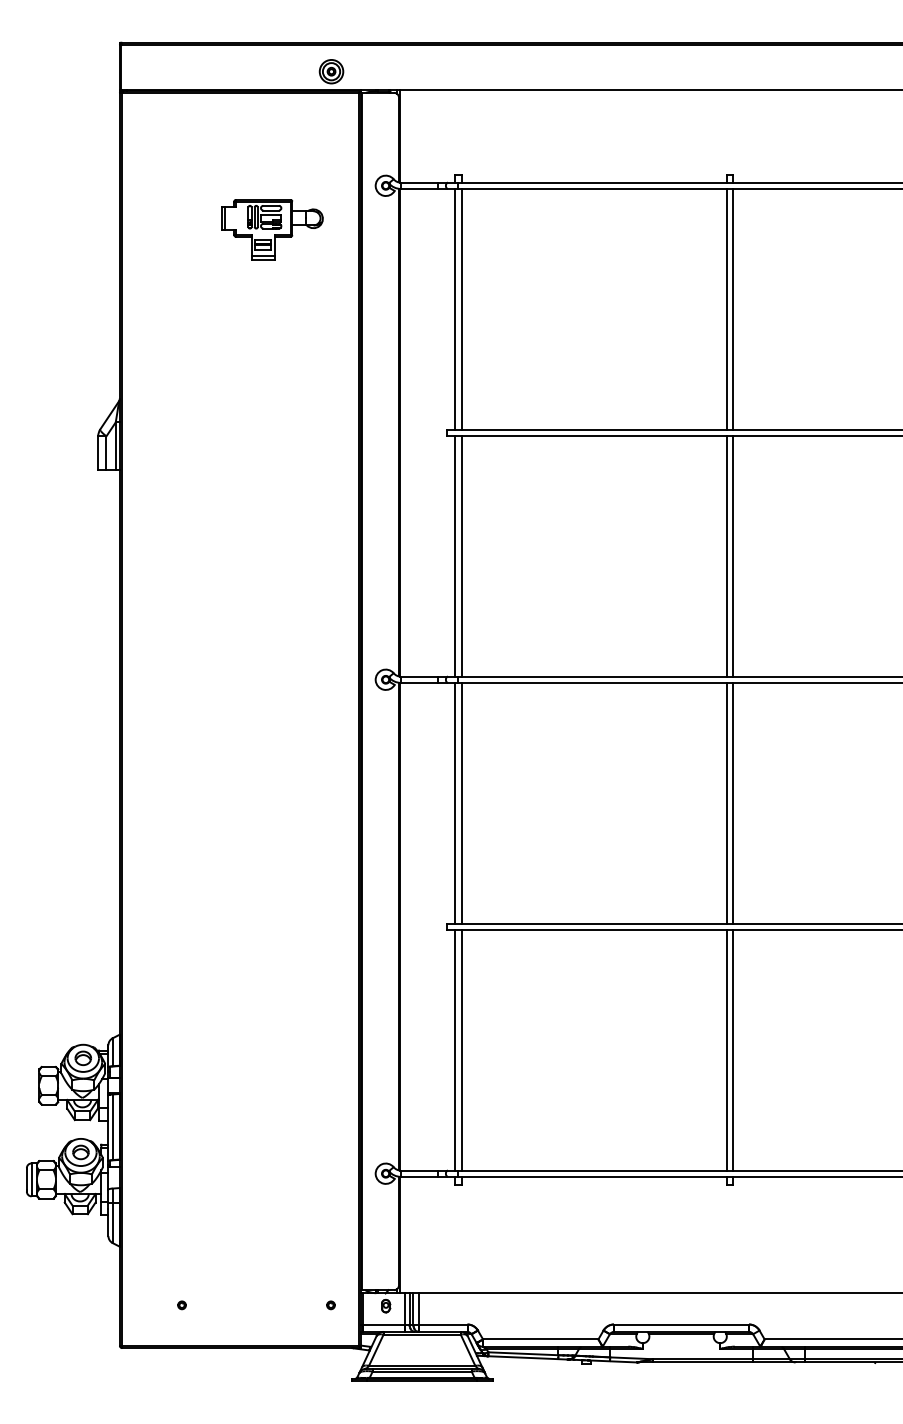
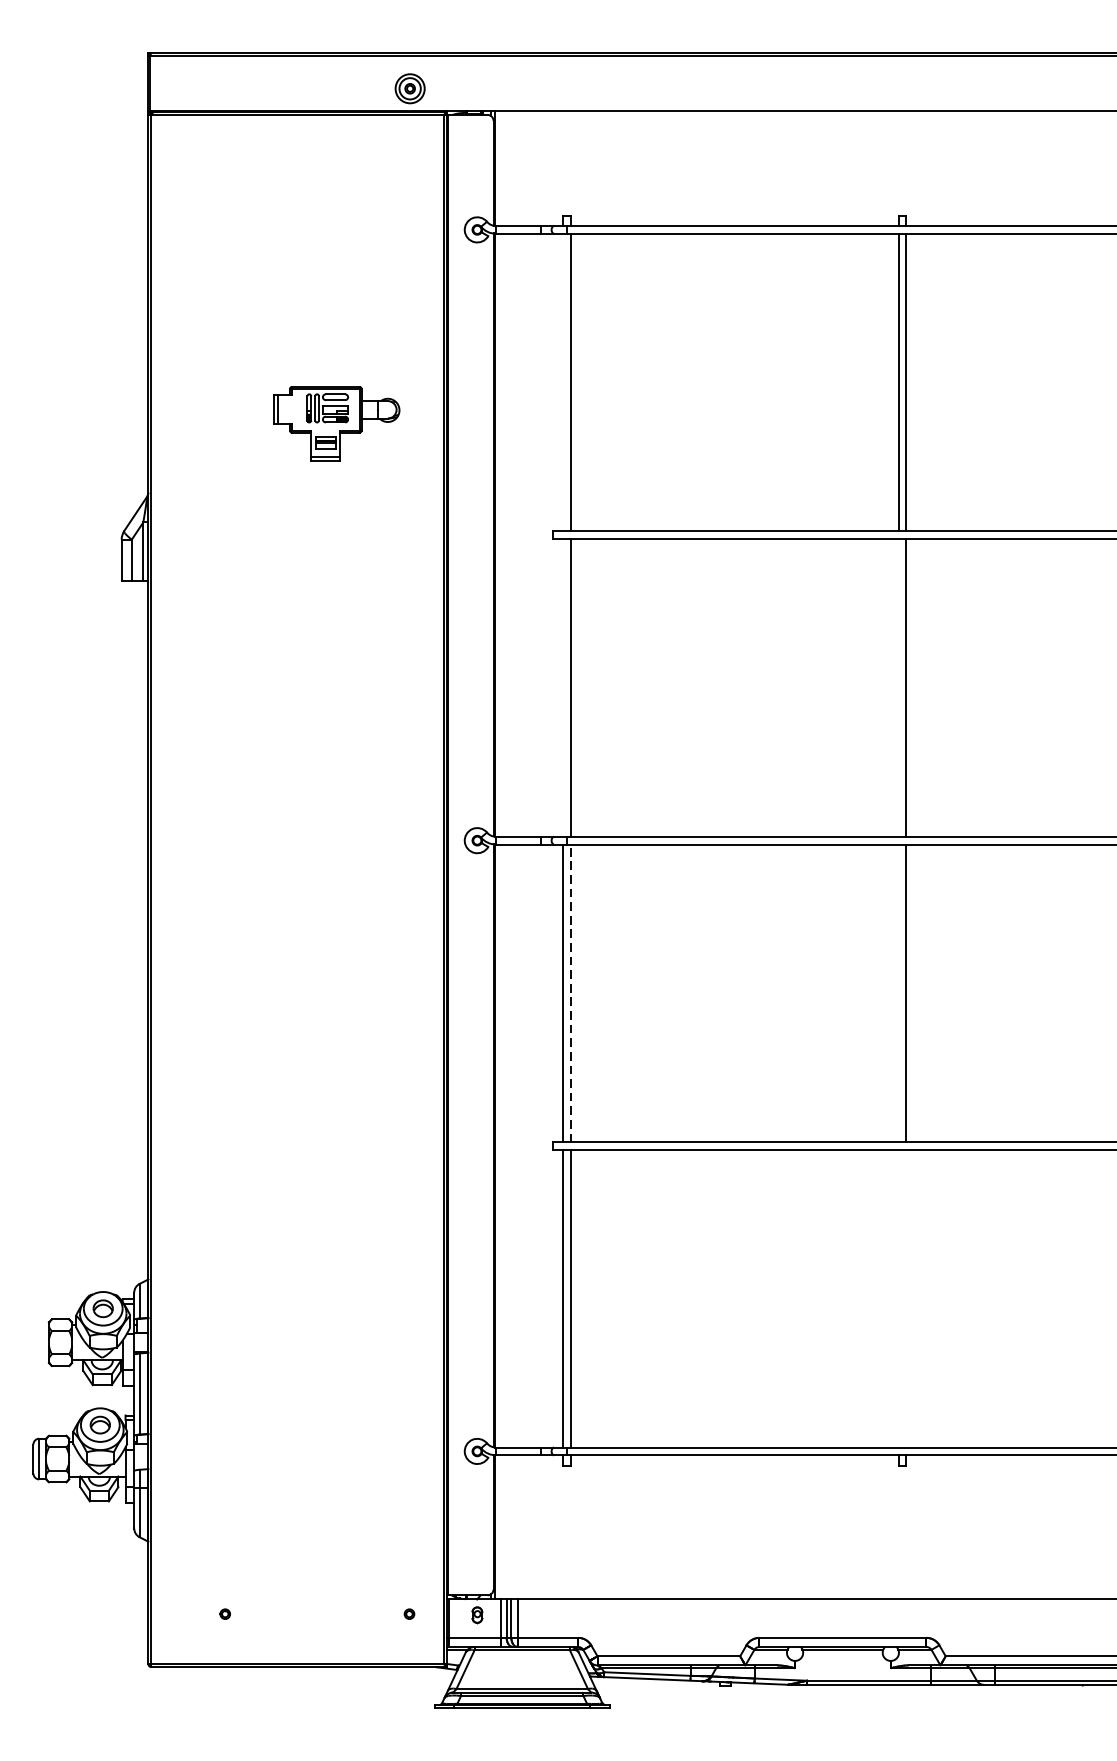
part: (272, 229) -> (337, 423), moved
line: (455, 308) -> (563, 381), removed
line: (455, 555) -> (563, 686), removed
line: (726, 555) -> (898, 686), removed
line: (461, 802) -> (570, 992), solid -> dashed
line: (726, 802) -> (898, 992), removed
line: (726, 1049) -> (898, 1297), removed
line: (732, 1049) -> (905, 1297), removed

